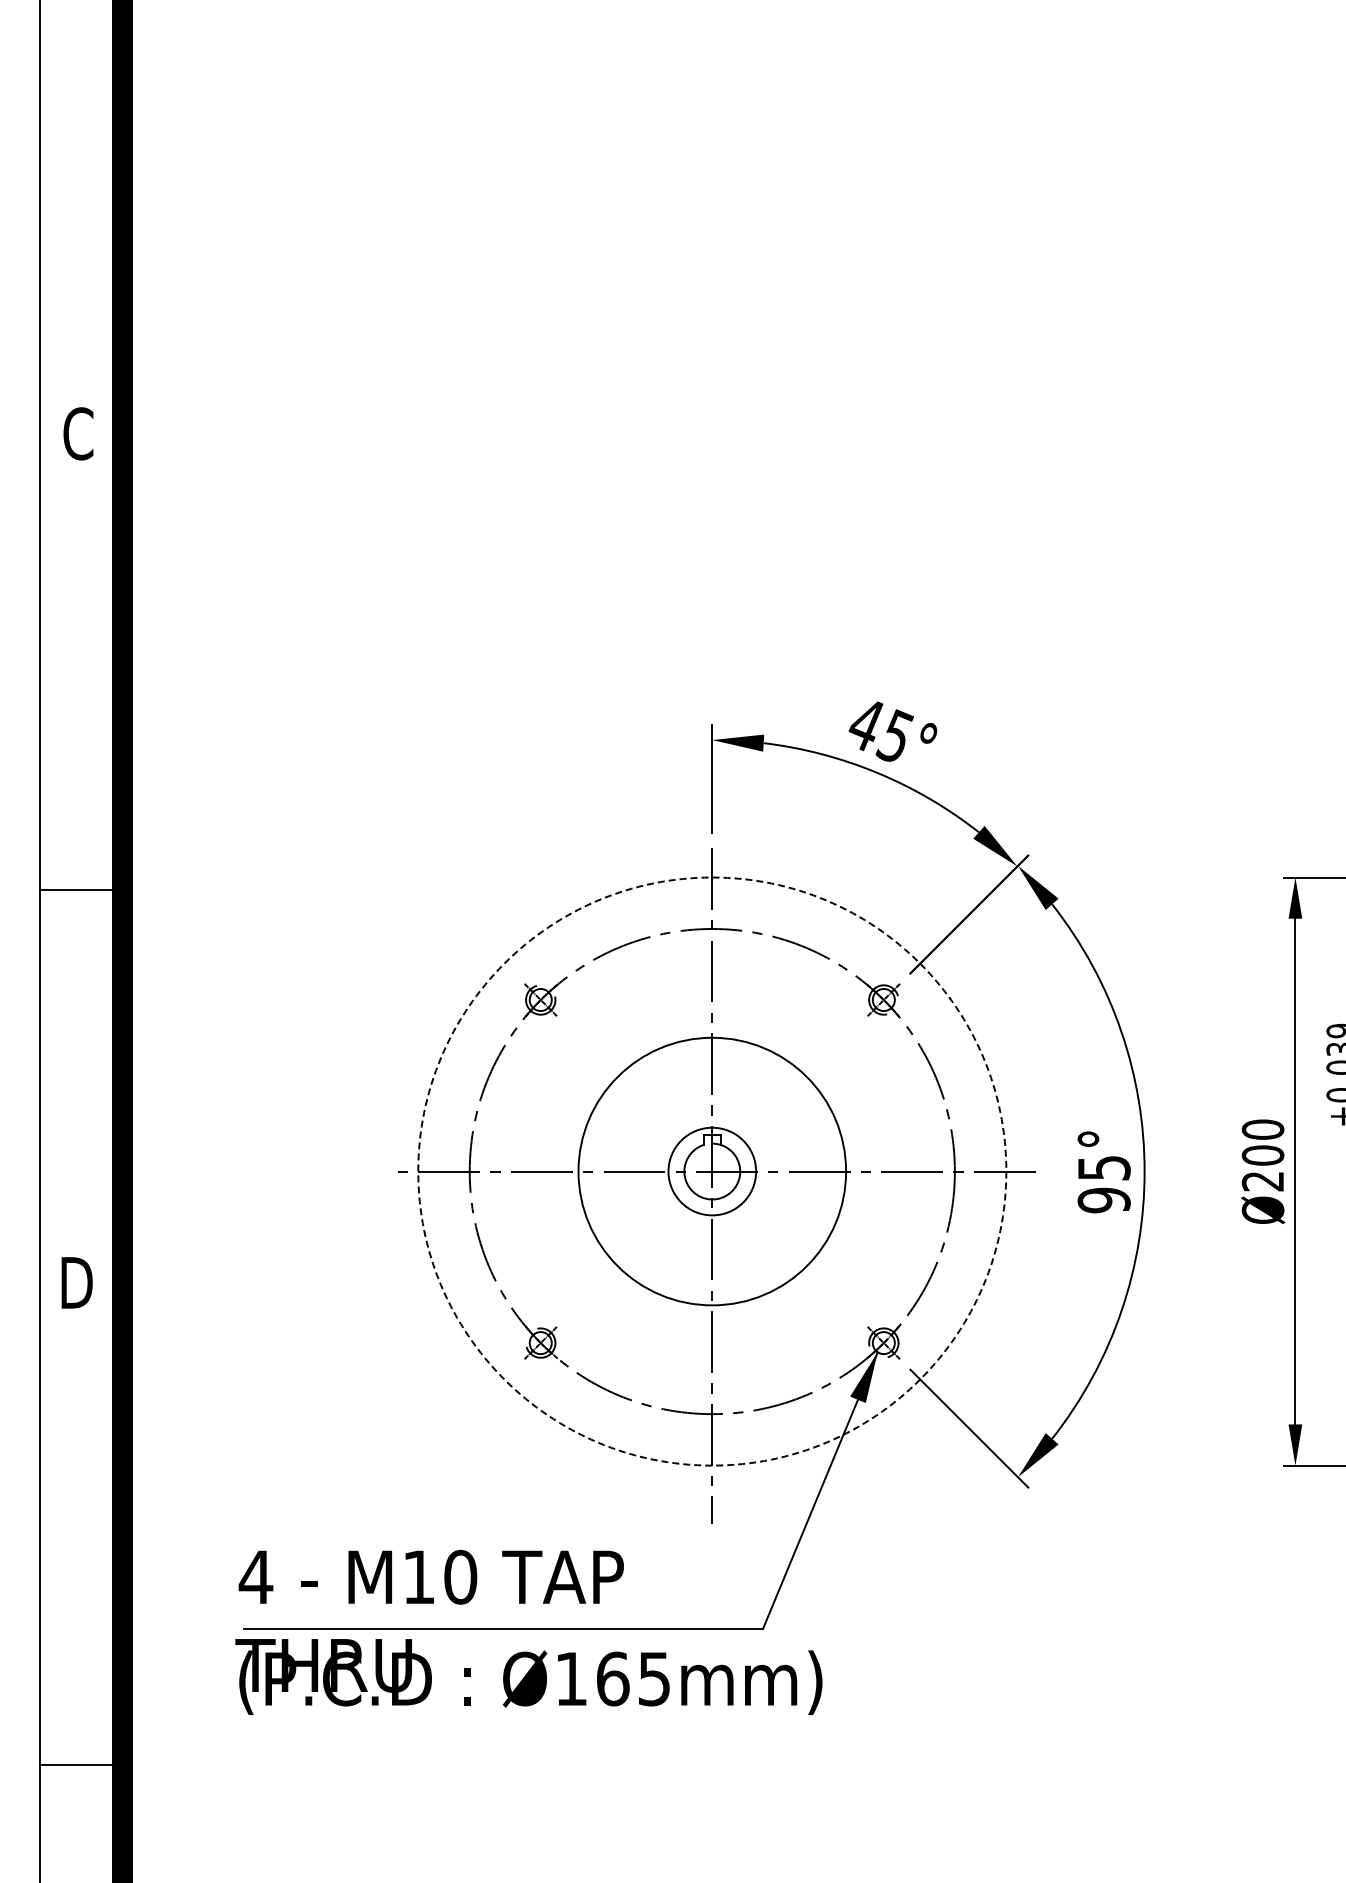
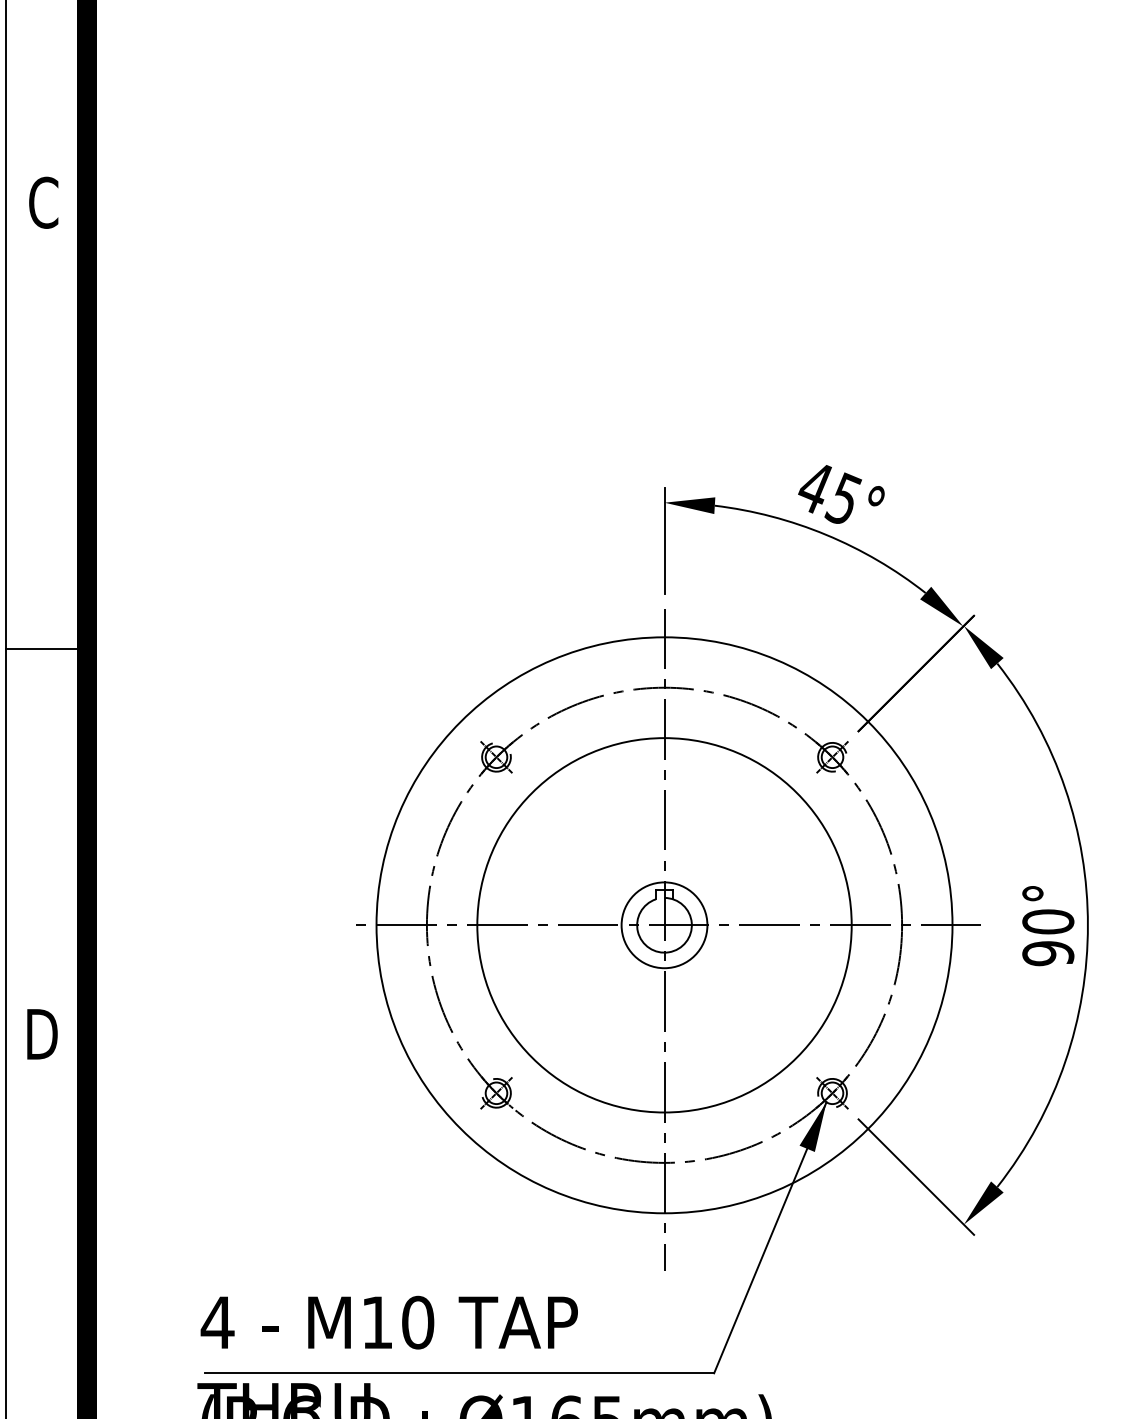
text: (1103, 1167) -> (1047, 921), 95° -> 90°
circle: (712, 1171) -> (664, 925), dashed -> solid
circle: (712, 1171) -> (664, 925), size x1.43

